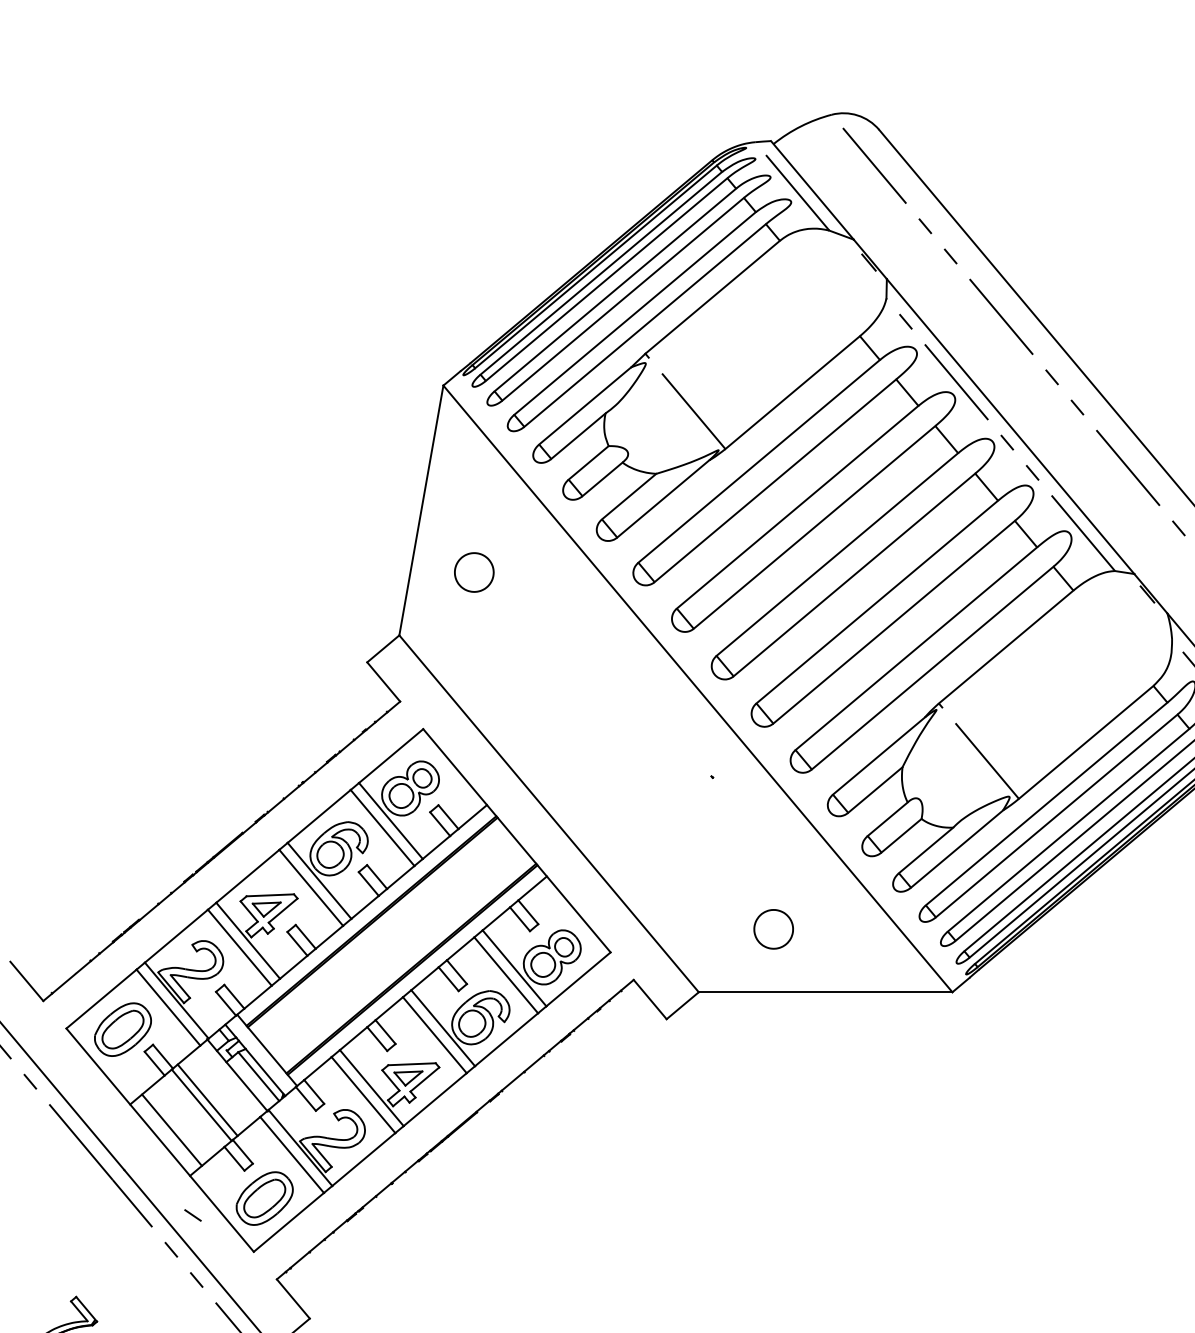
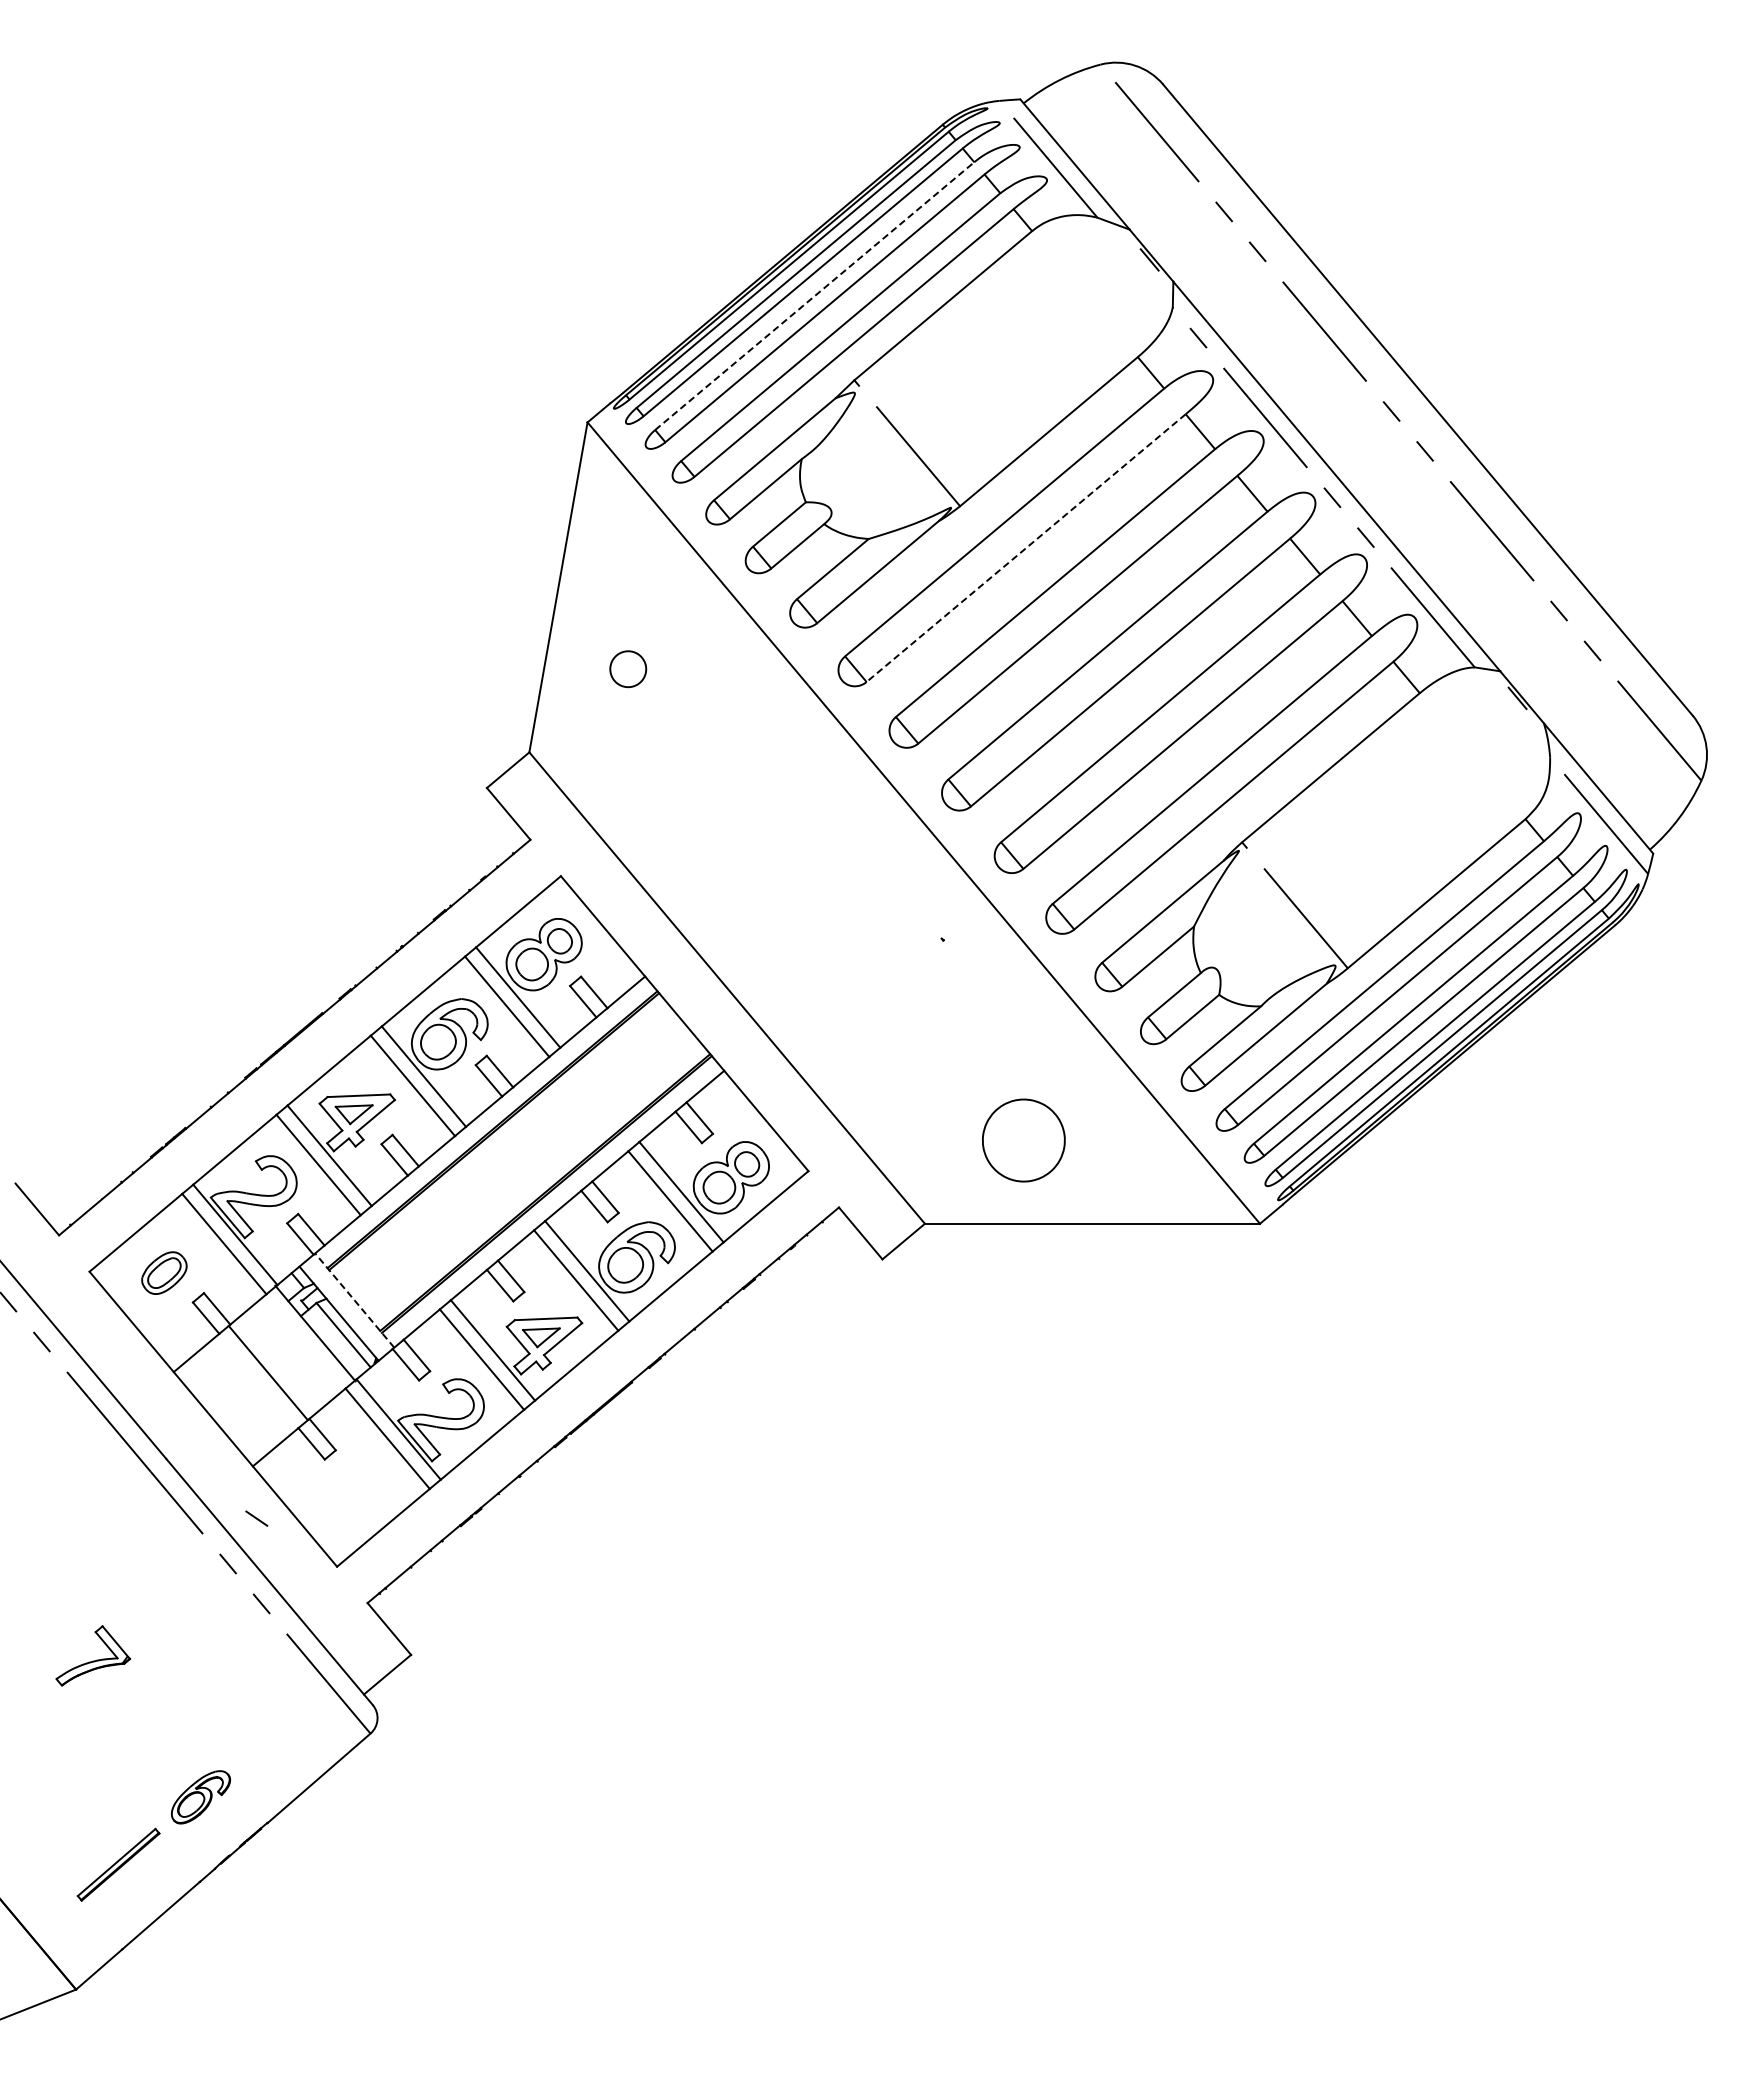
line: (615, 289) -> (815, 295), solid -> dashed
line: (774, 481) -> (1025, 548), solid -> dashed
part: (473, 571) -> (627, 668), size x0.7
part: (773, 929) -> (1023, 1140), size x1.6
part: (123, 1029) -> (164, 1272), size x0.6
line: (266, 1050) -> (354, 1300), solid -> dashed
line: (207, 1100) -> (275, 1366), removed
line: (171, 1129) -> (228, 1405), removed
part: (264, 1198) -> (351, 1496), removed

